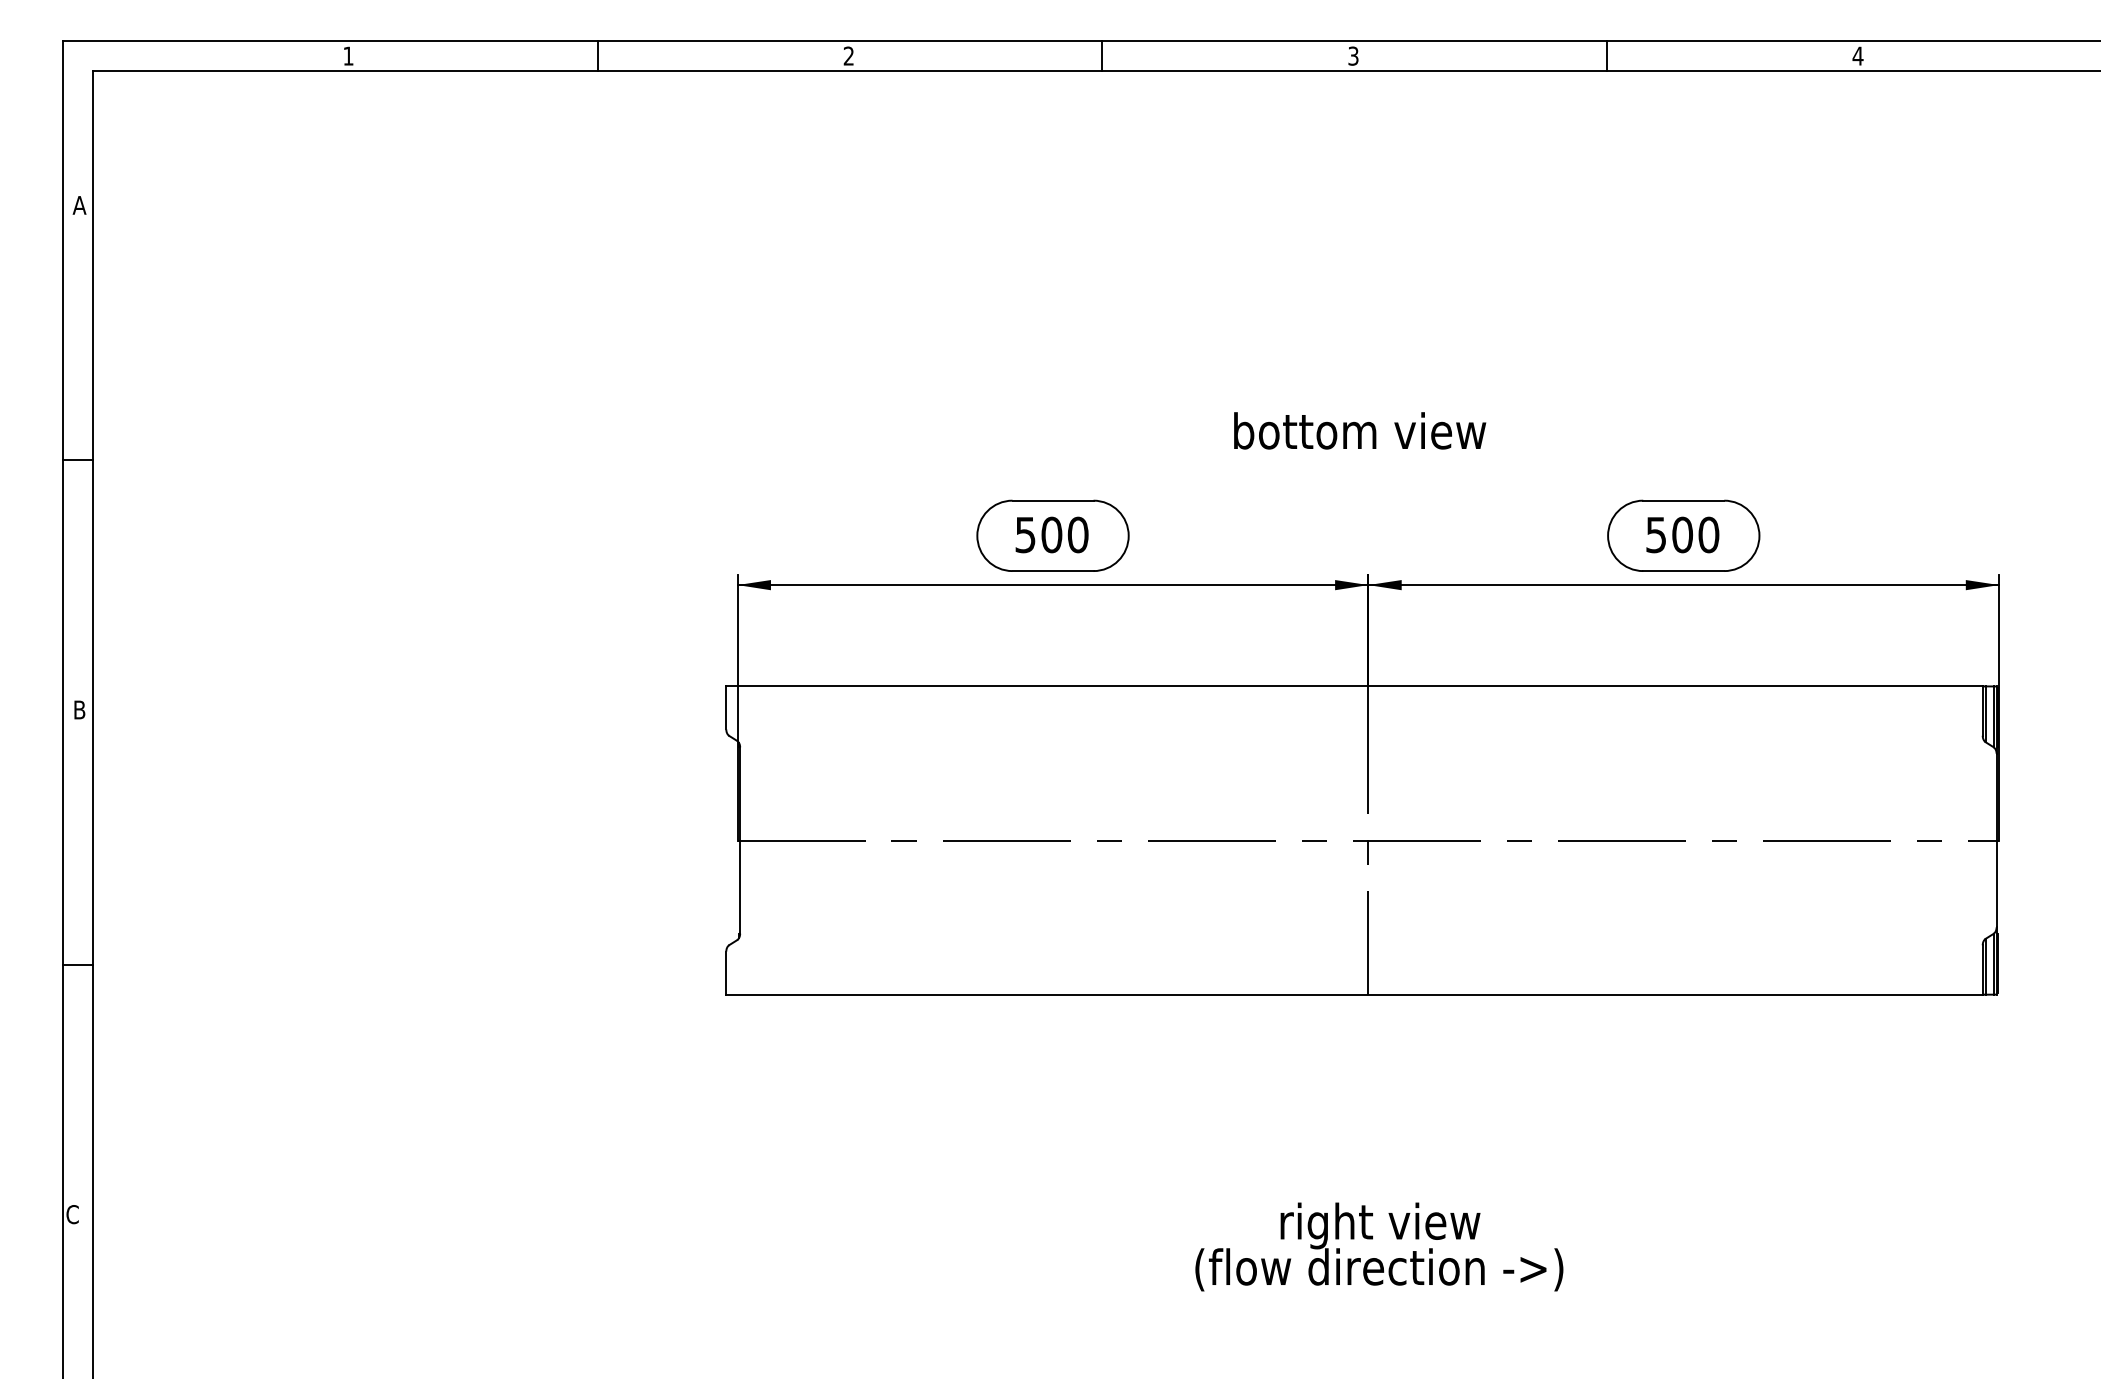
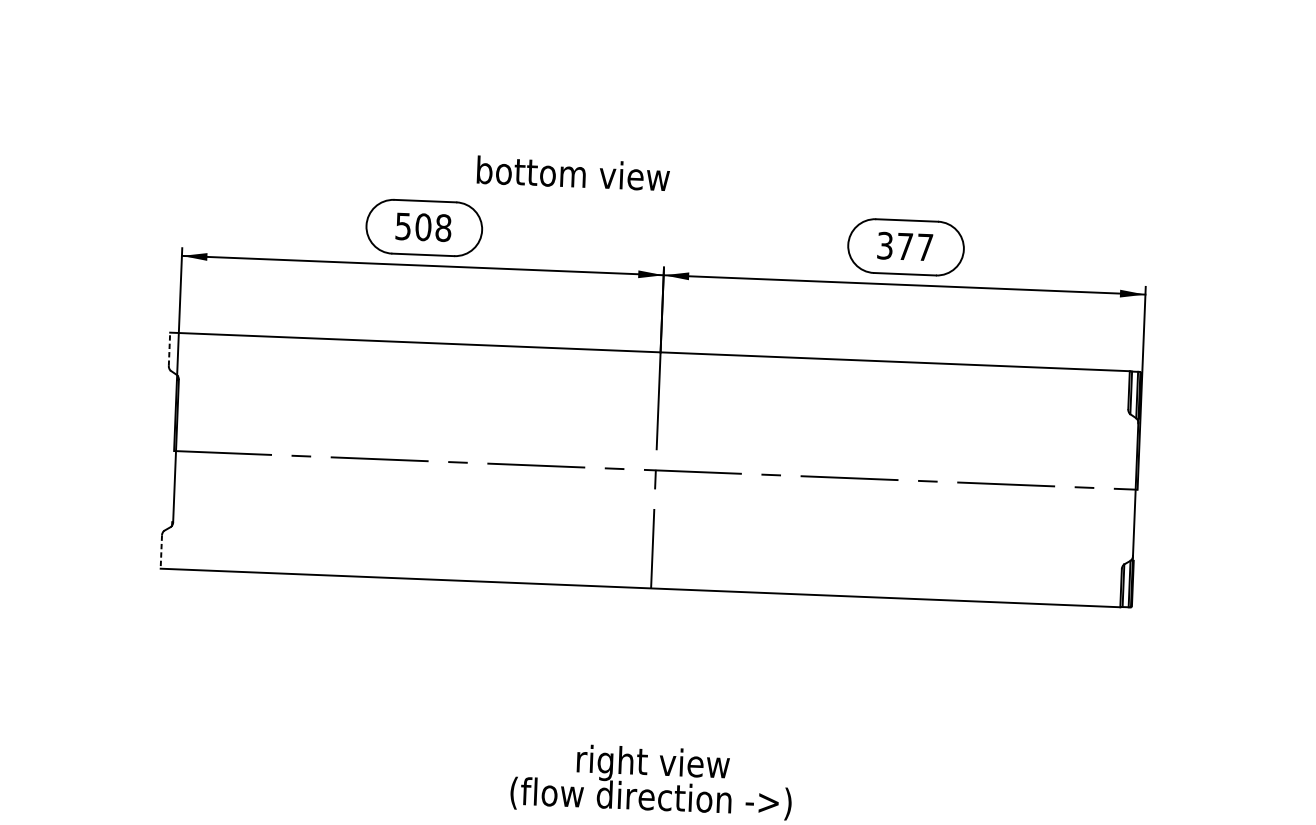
text: (1360, 430) -> (573, 173), moved
text: (1683, 534) -> (905, 246), 500 -> 377
text: (1077, 535) -> (443, 228), 500 -> 508
line: (726, 707) -> (169, 349), solid -> dashed
line: (726, 973) -> (161, 552), solid -> dashed

